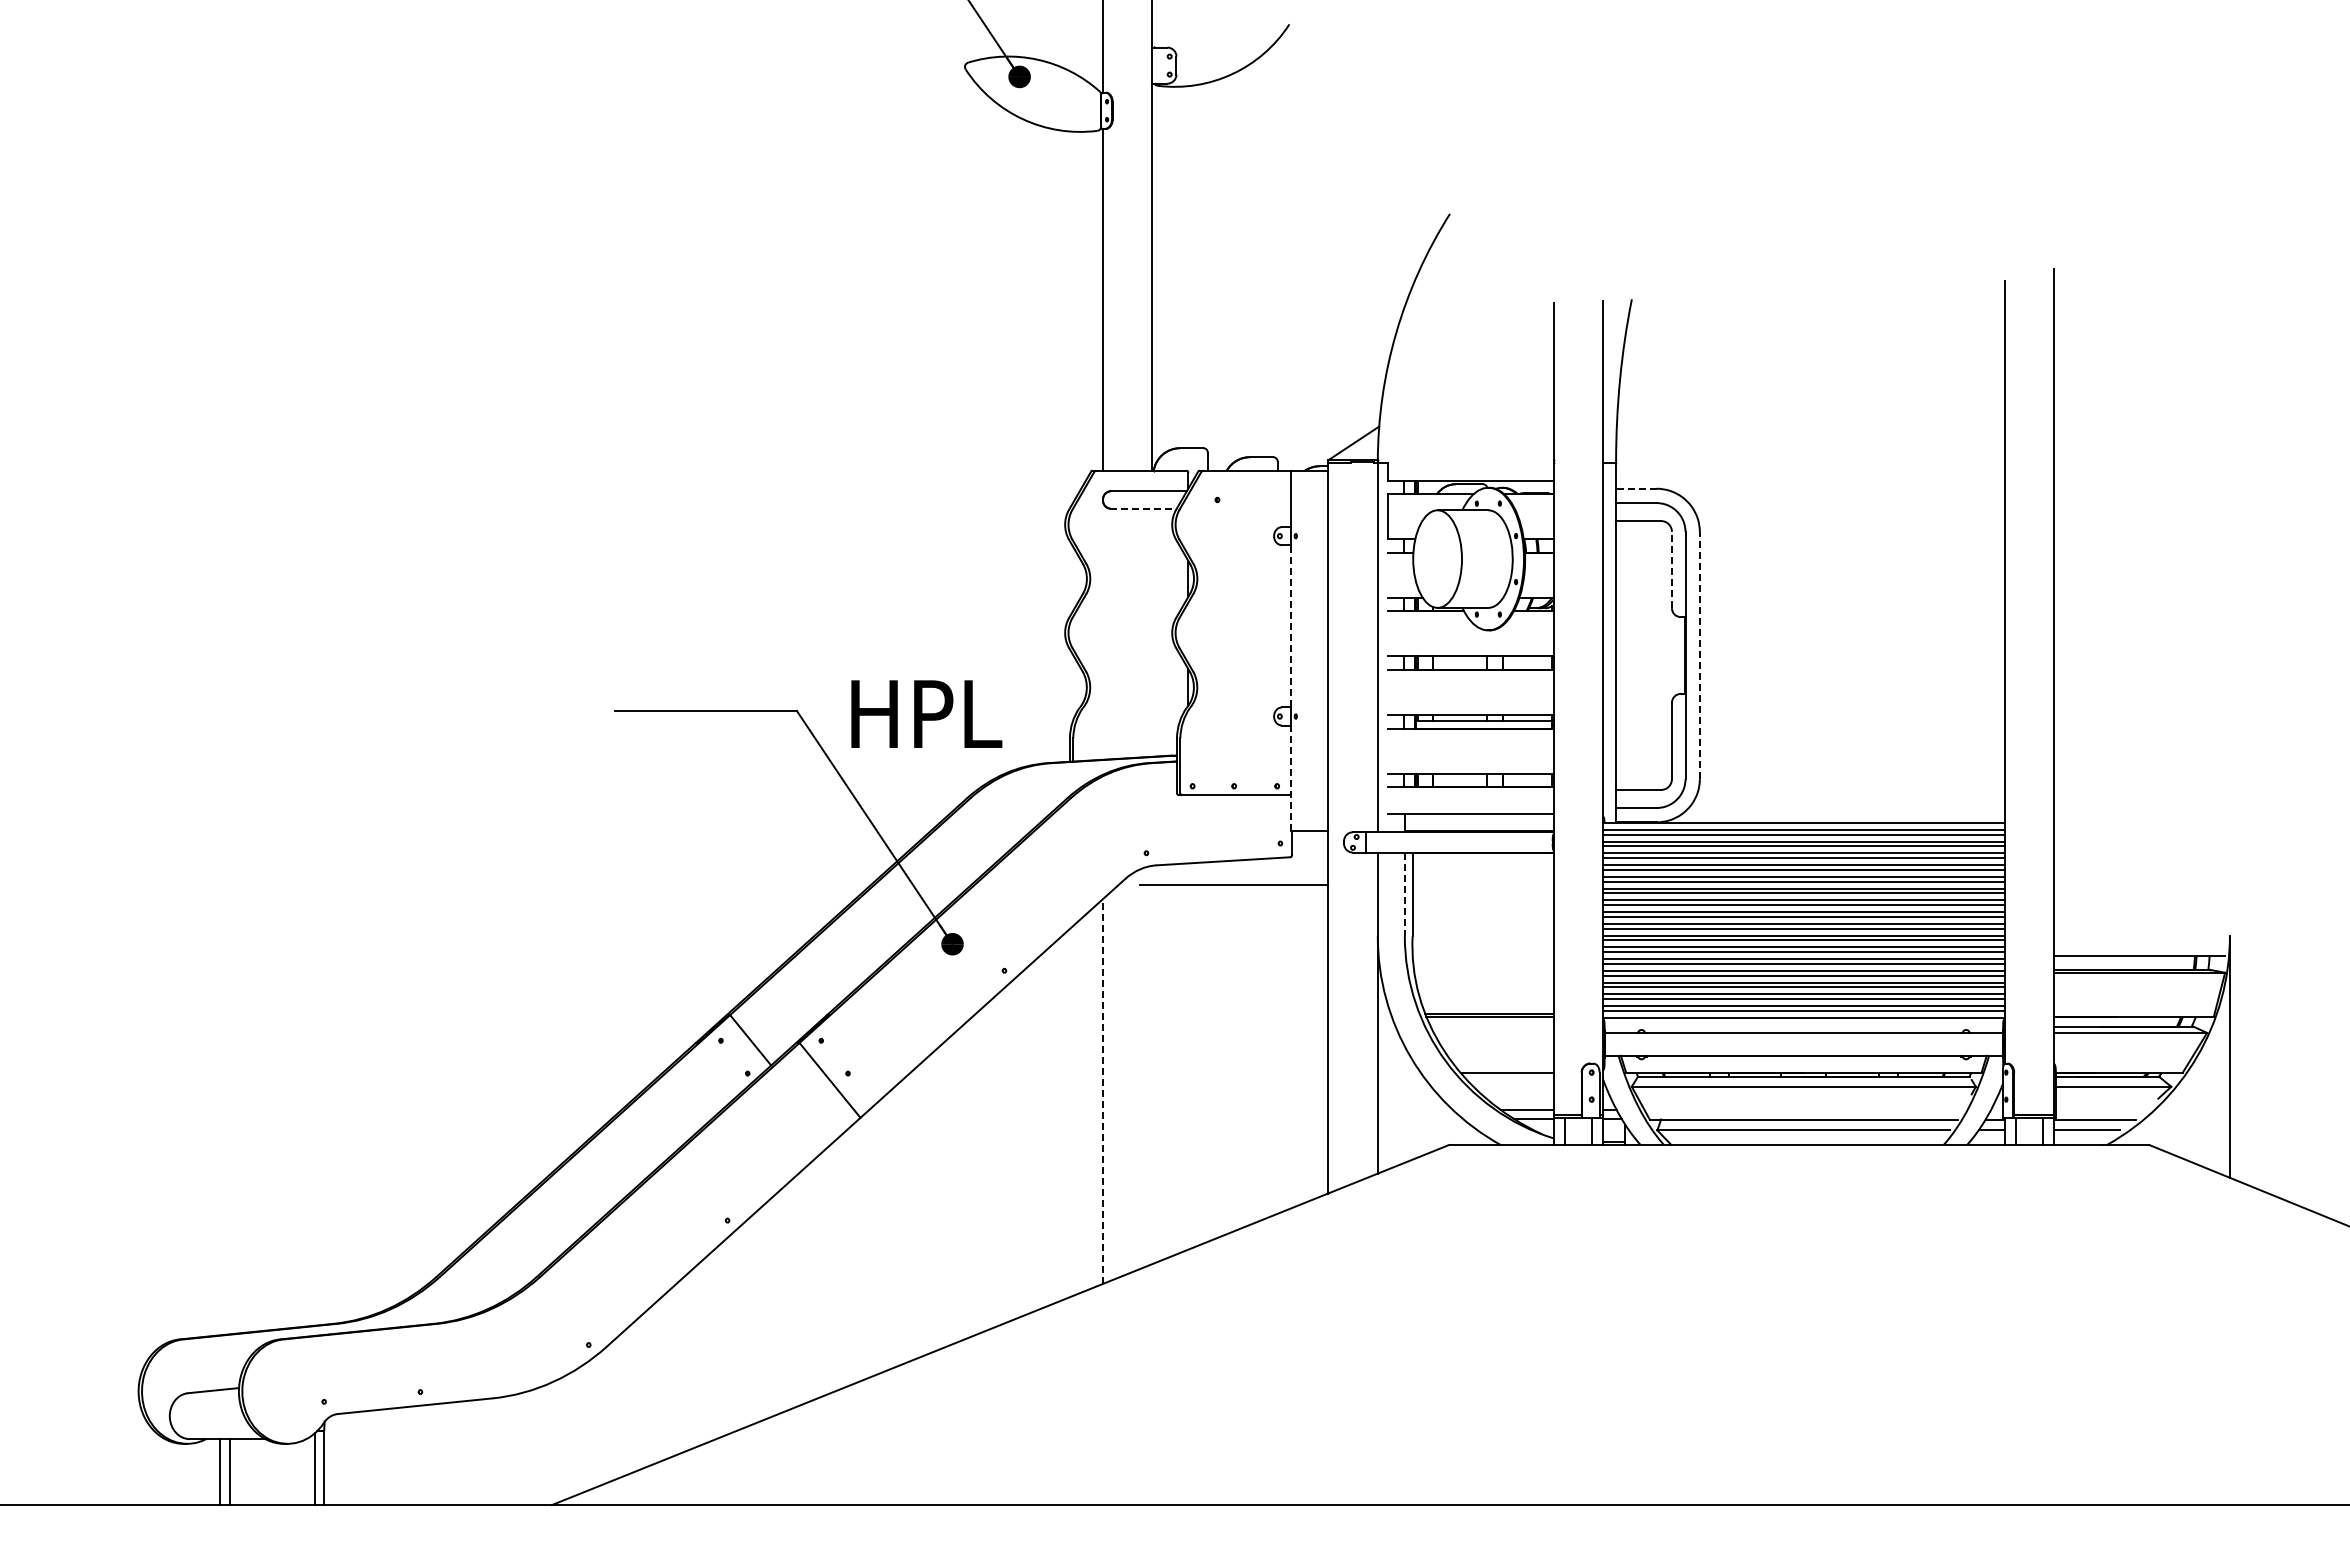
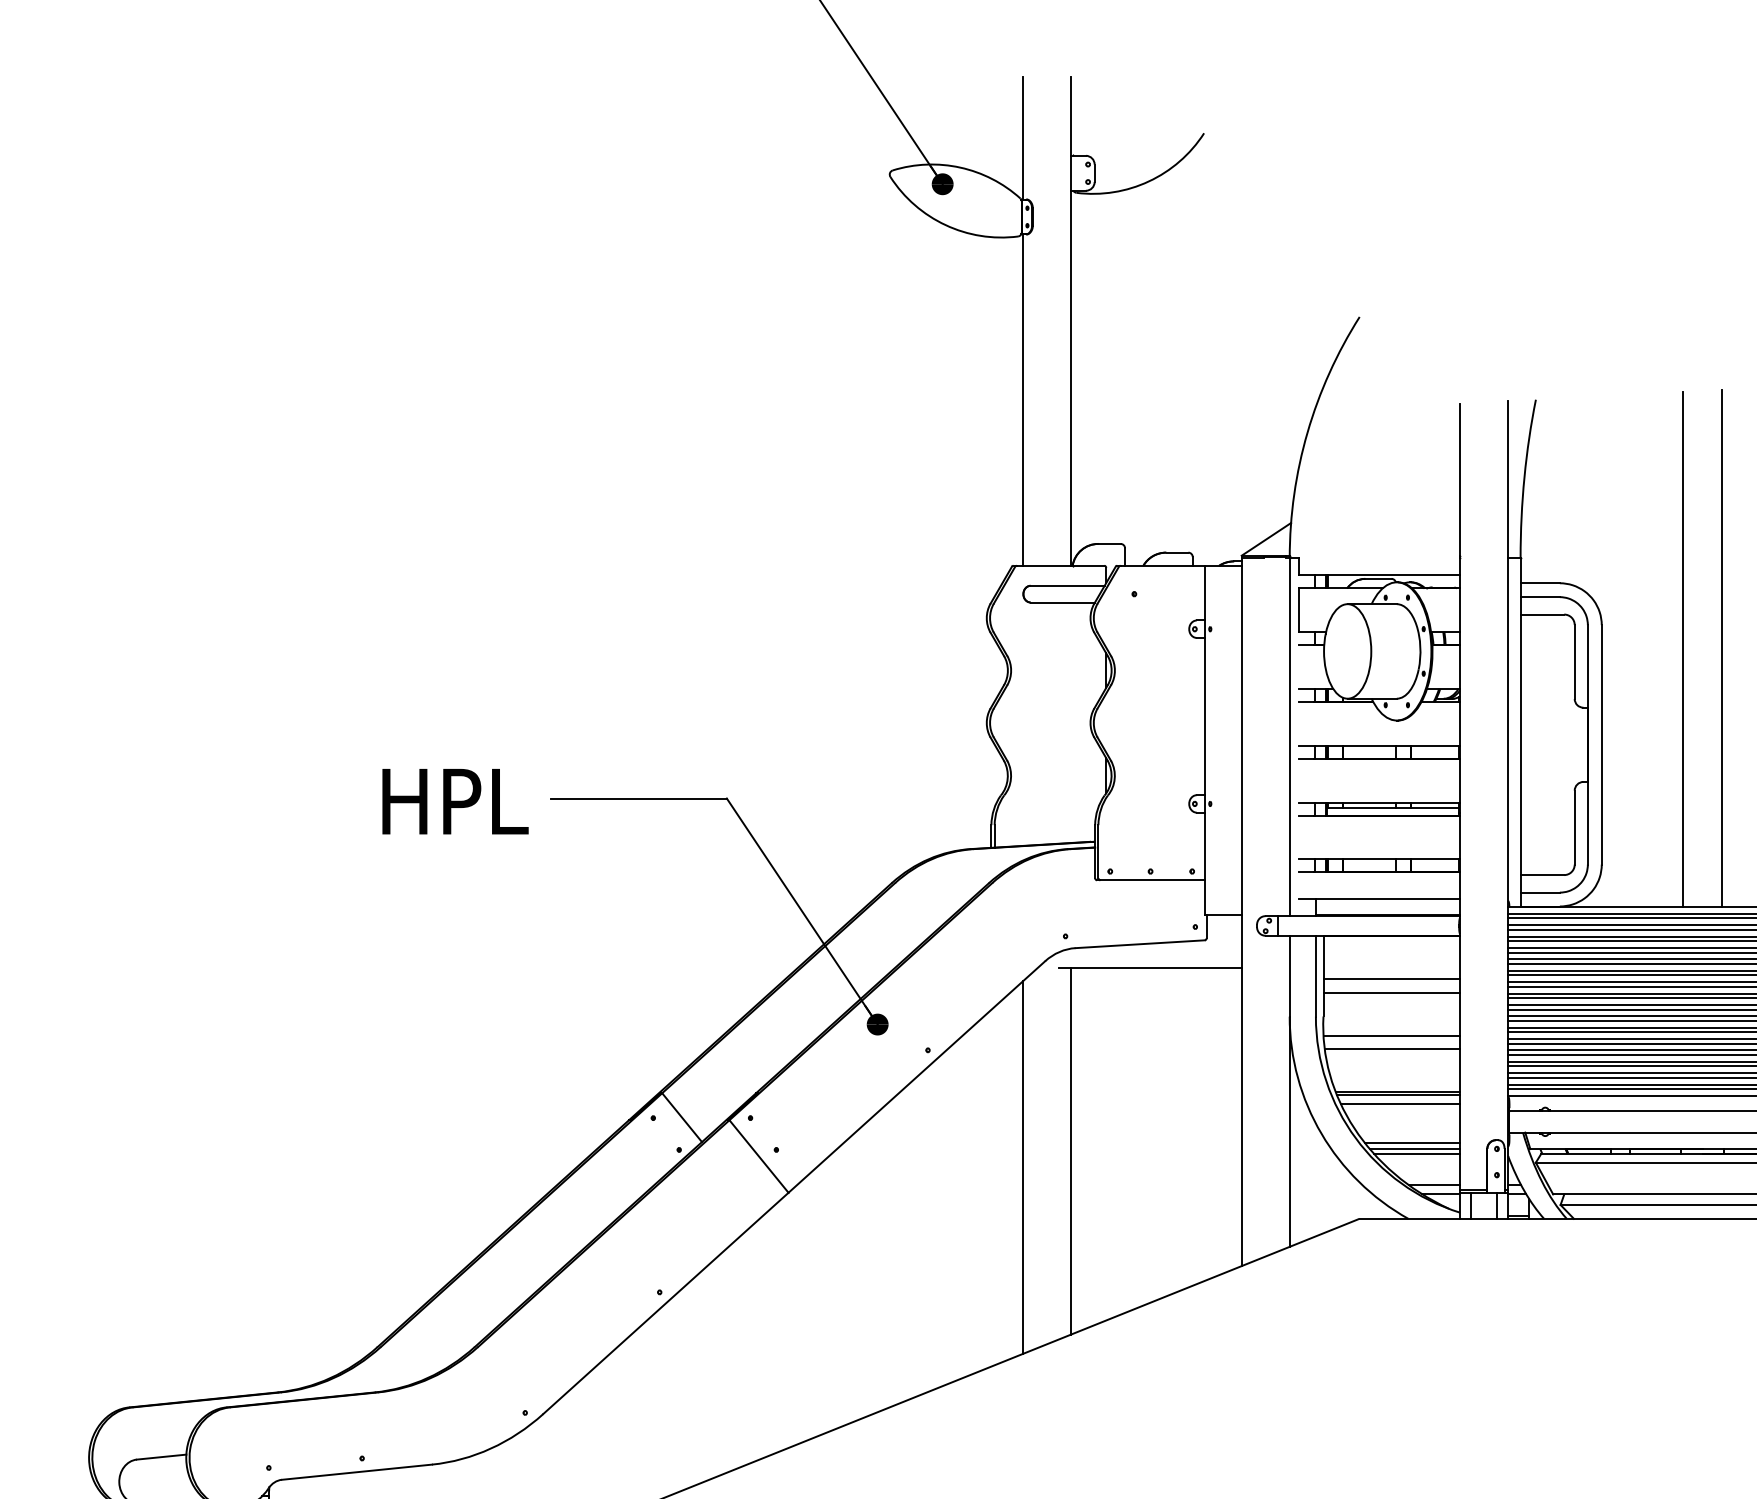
line: (1635, 488) -> (1539, 583), dashed -> solid
line: (1144, 508) -> (1063, 602), dashed -> solid
line: (1823, 555) -> (1721, 647), added
line: (1783, 556) -> (1682, 648), added
line: (1671, 569) -> (1574, 661), dashed -> solid
line: (1290, 625) -> (1205, 715), dashed -> solid
line: (1699, 655) -> (1601, 744), dashed -> solid
text: (926, 713) -> (455, 801), moved
line: (1290, 778) -> (1205, 864), dashed -> solid
line: (1404, 894) -> (1315, 976), dashed -> solid
line: (1482, 897) -> (1391, 979), added
line: (1482, 911) -> (1391, 992), added
line: (1482, 956) -> (1391, 1036), added
line: (1483, 969) -> (1392, 1049), added
line: (1491, 1026) -> (1399, 1104), added
line: (1504, 1066) -> (1412, 1143), added
line: (1152, 1074) -> (1071, 1150), added
line: (1508, 1077) -> (1416, 1153), added
line: (1102, 1091) -> (1022, 1167), dashed -> solid

